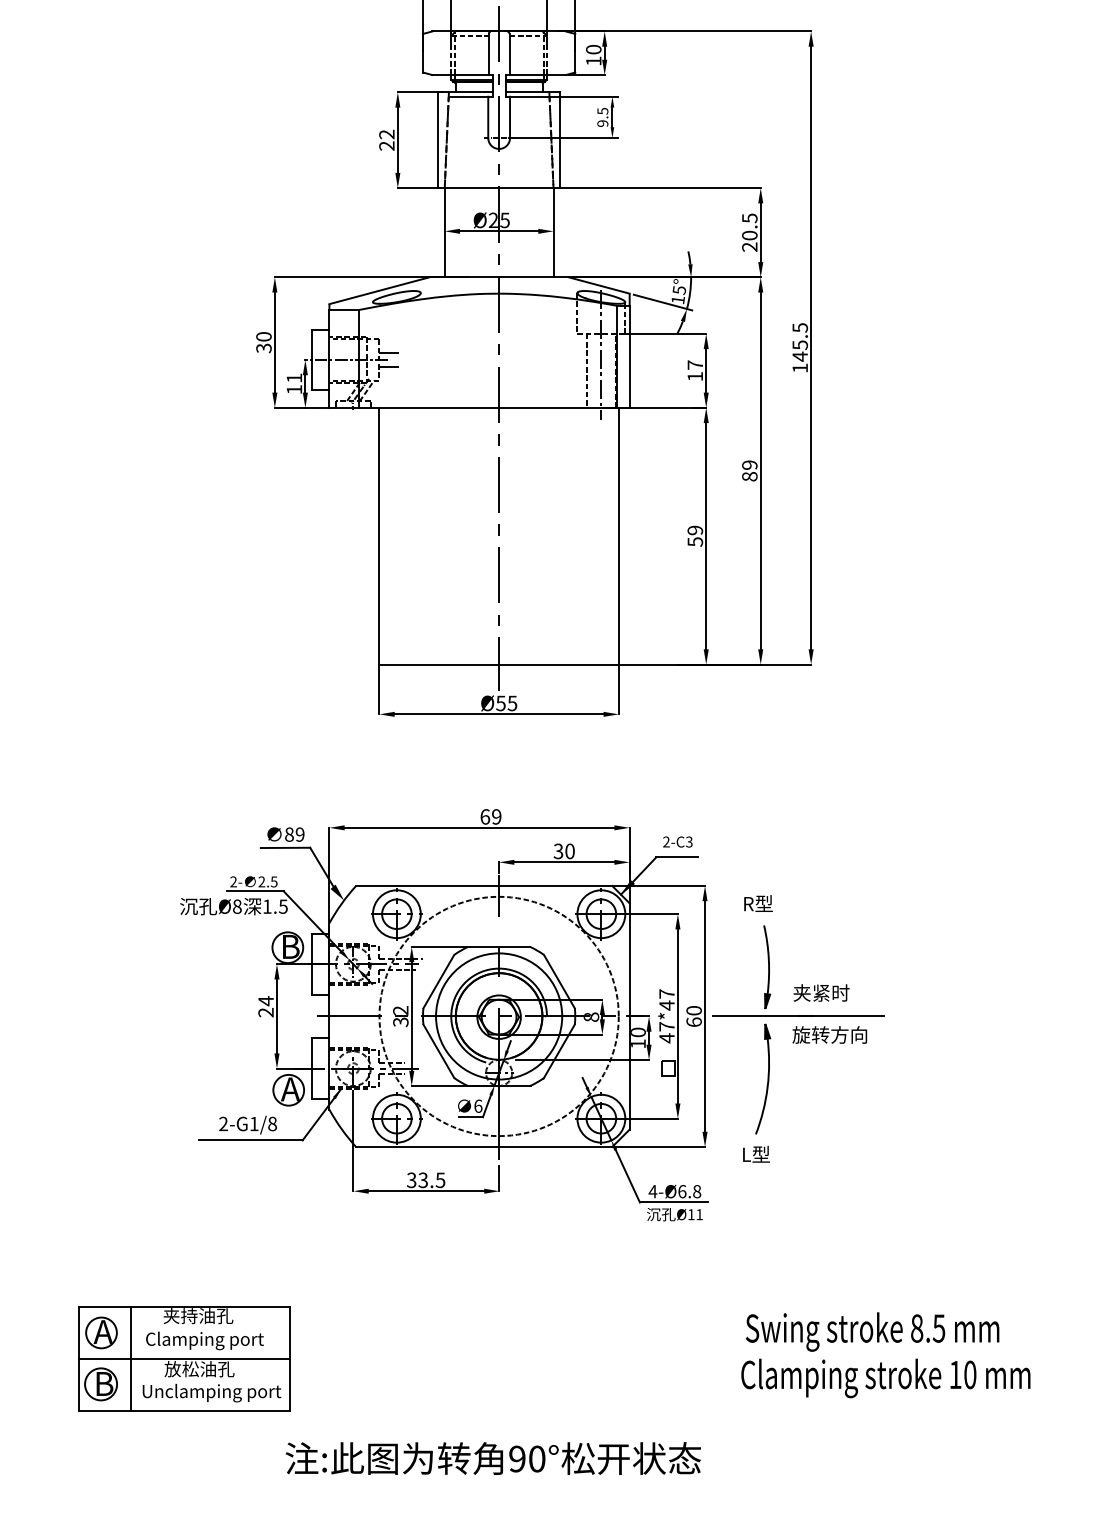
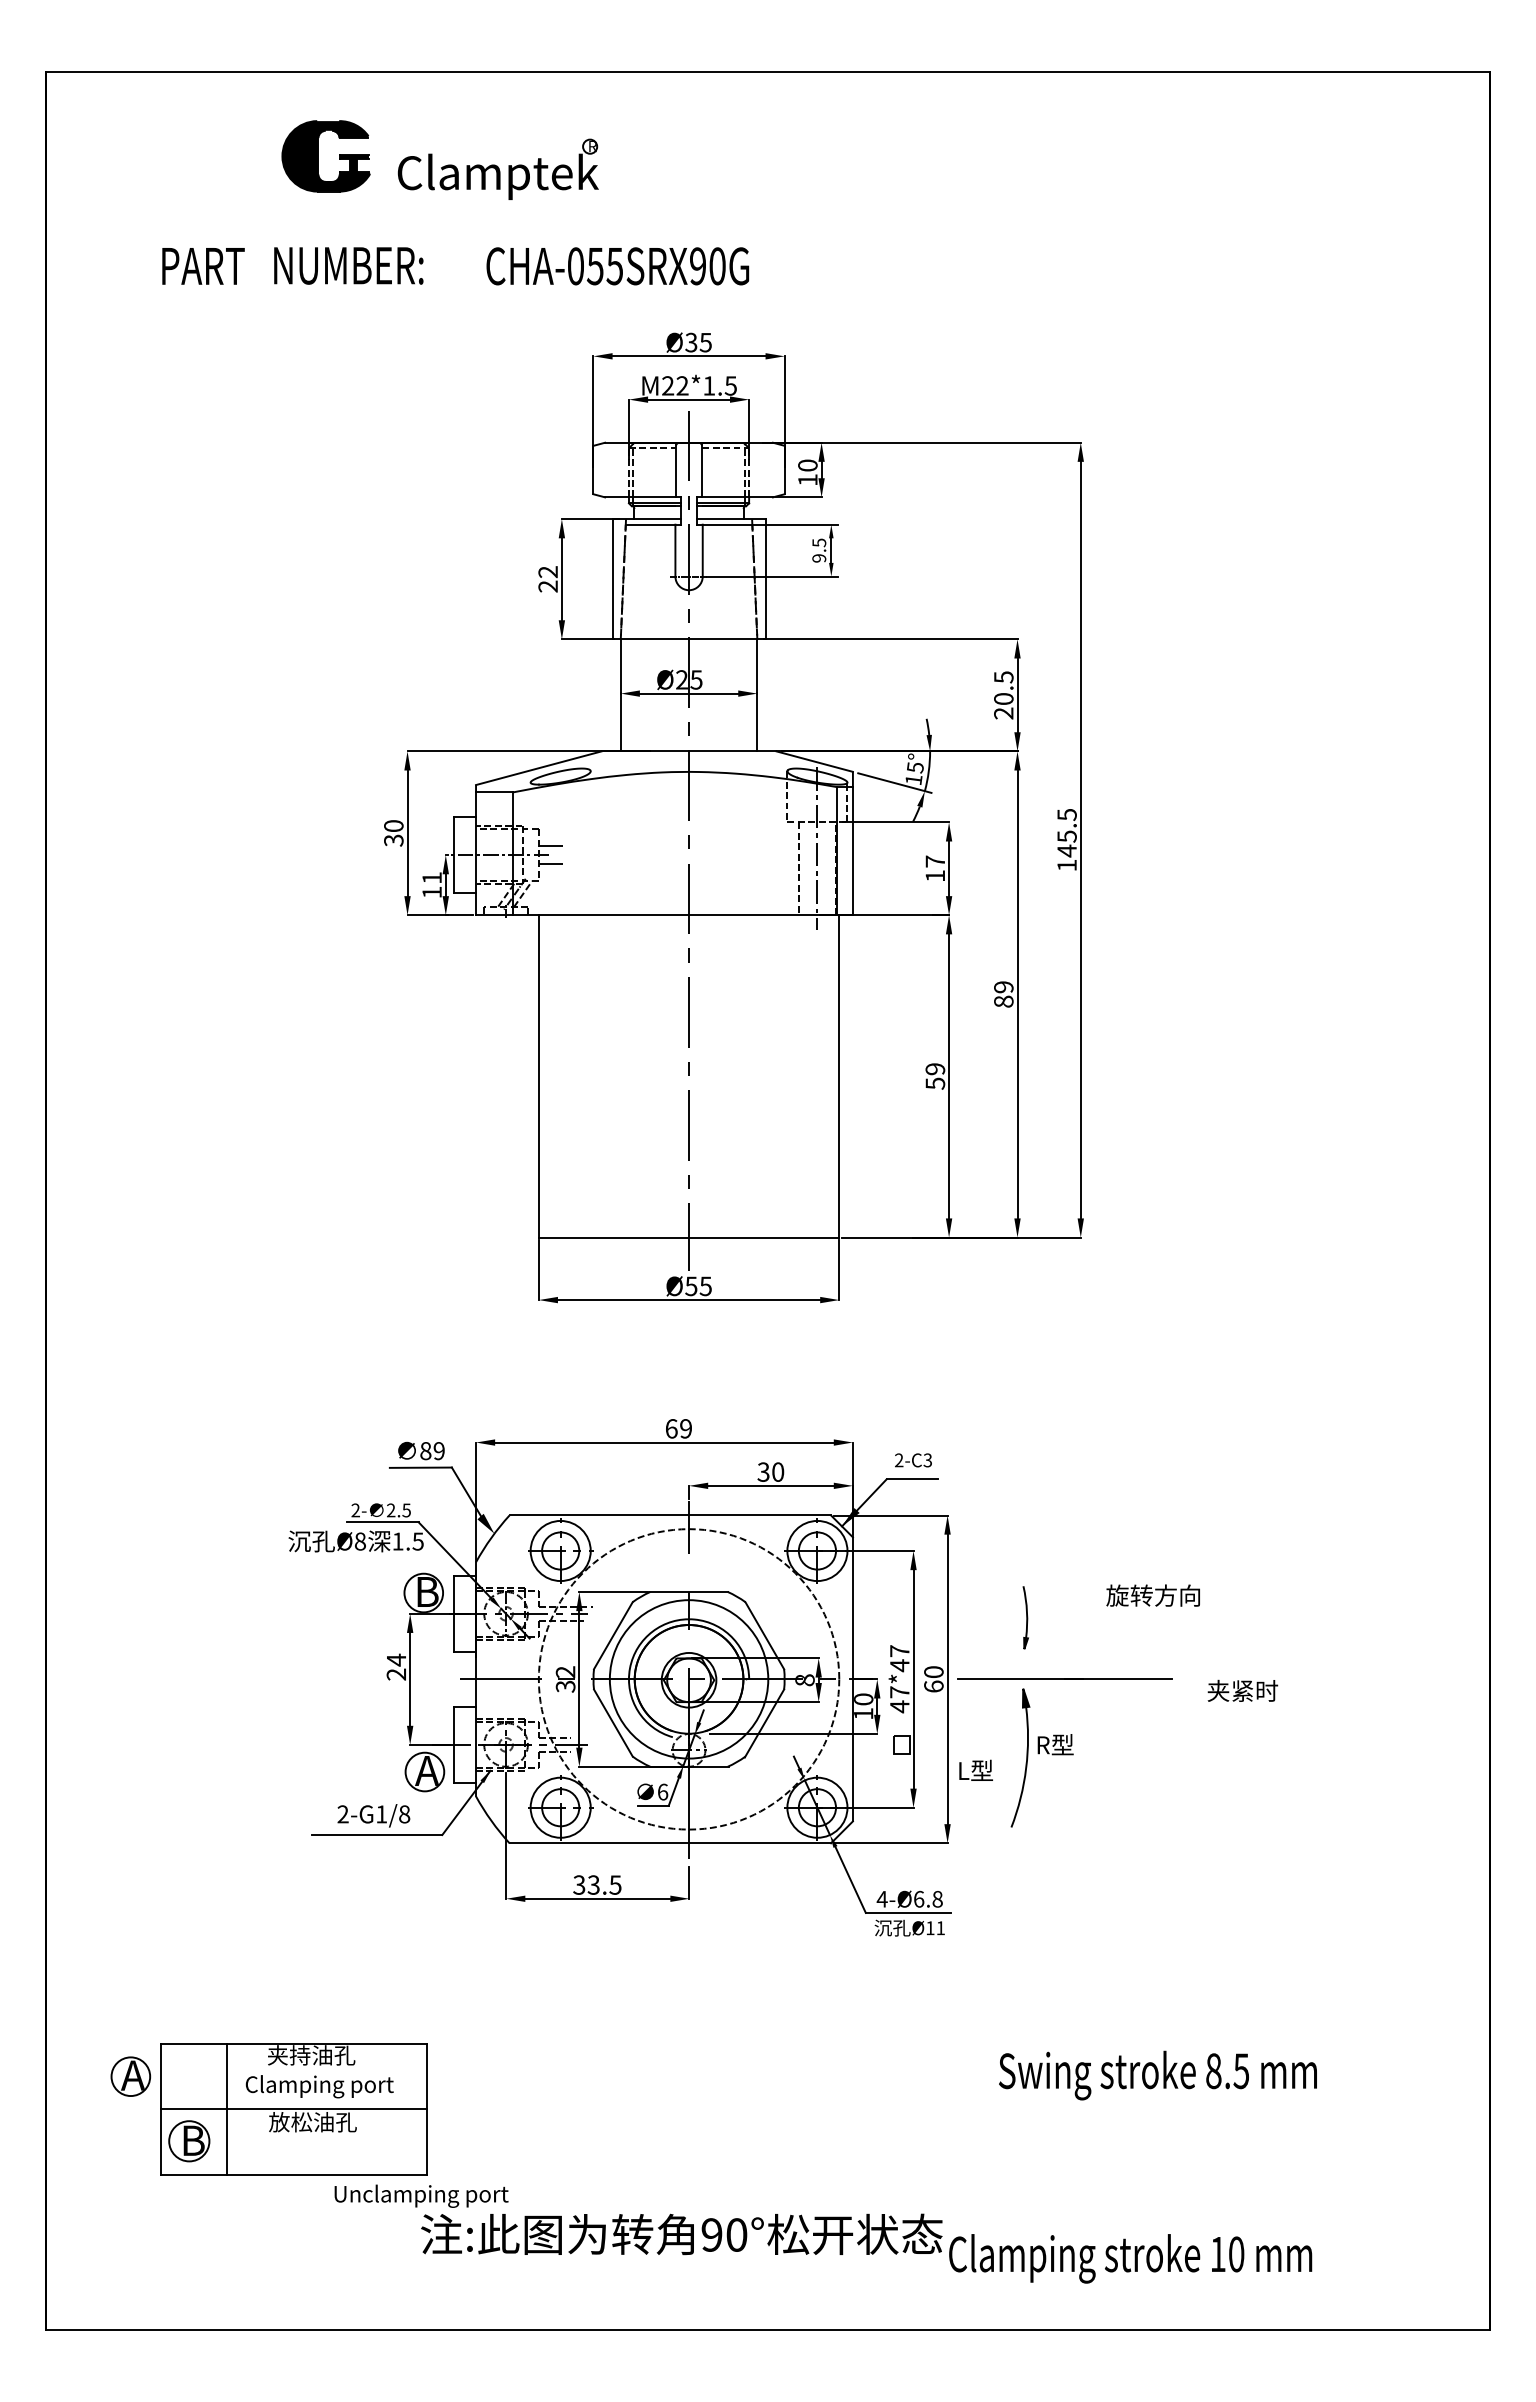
text: (758, 903) -> (1055, 1744), moved
part: (767, 967) -> (1025, 1617), size x0.6
text: (821, 992) -> (1242, 1690), moved
text: (829, 1034) -> (1152, 1595), moved
text: (755, 1153) -> (975, 1769), moved
part: (101, 1332) -> (130, 2076), moved
text: (885, 1378) -> (1130, 2258), moved
text: (211, 1392) -> (421, 2195), moved

